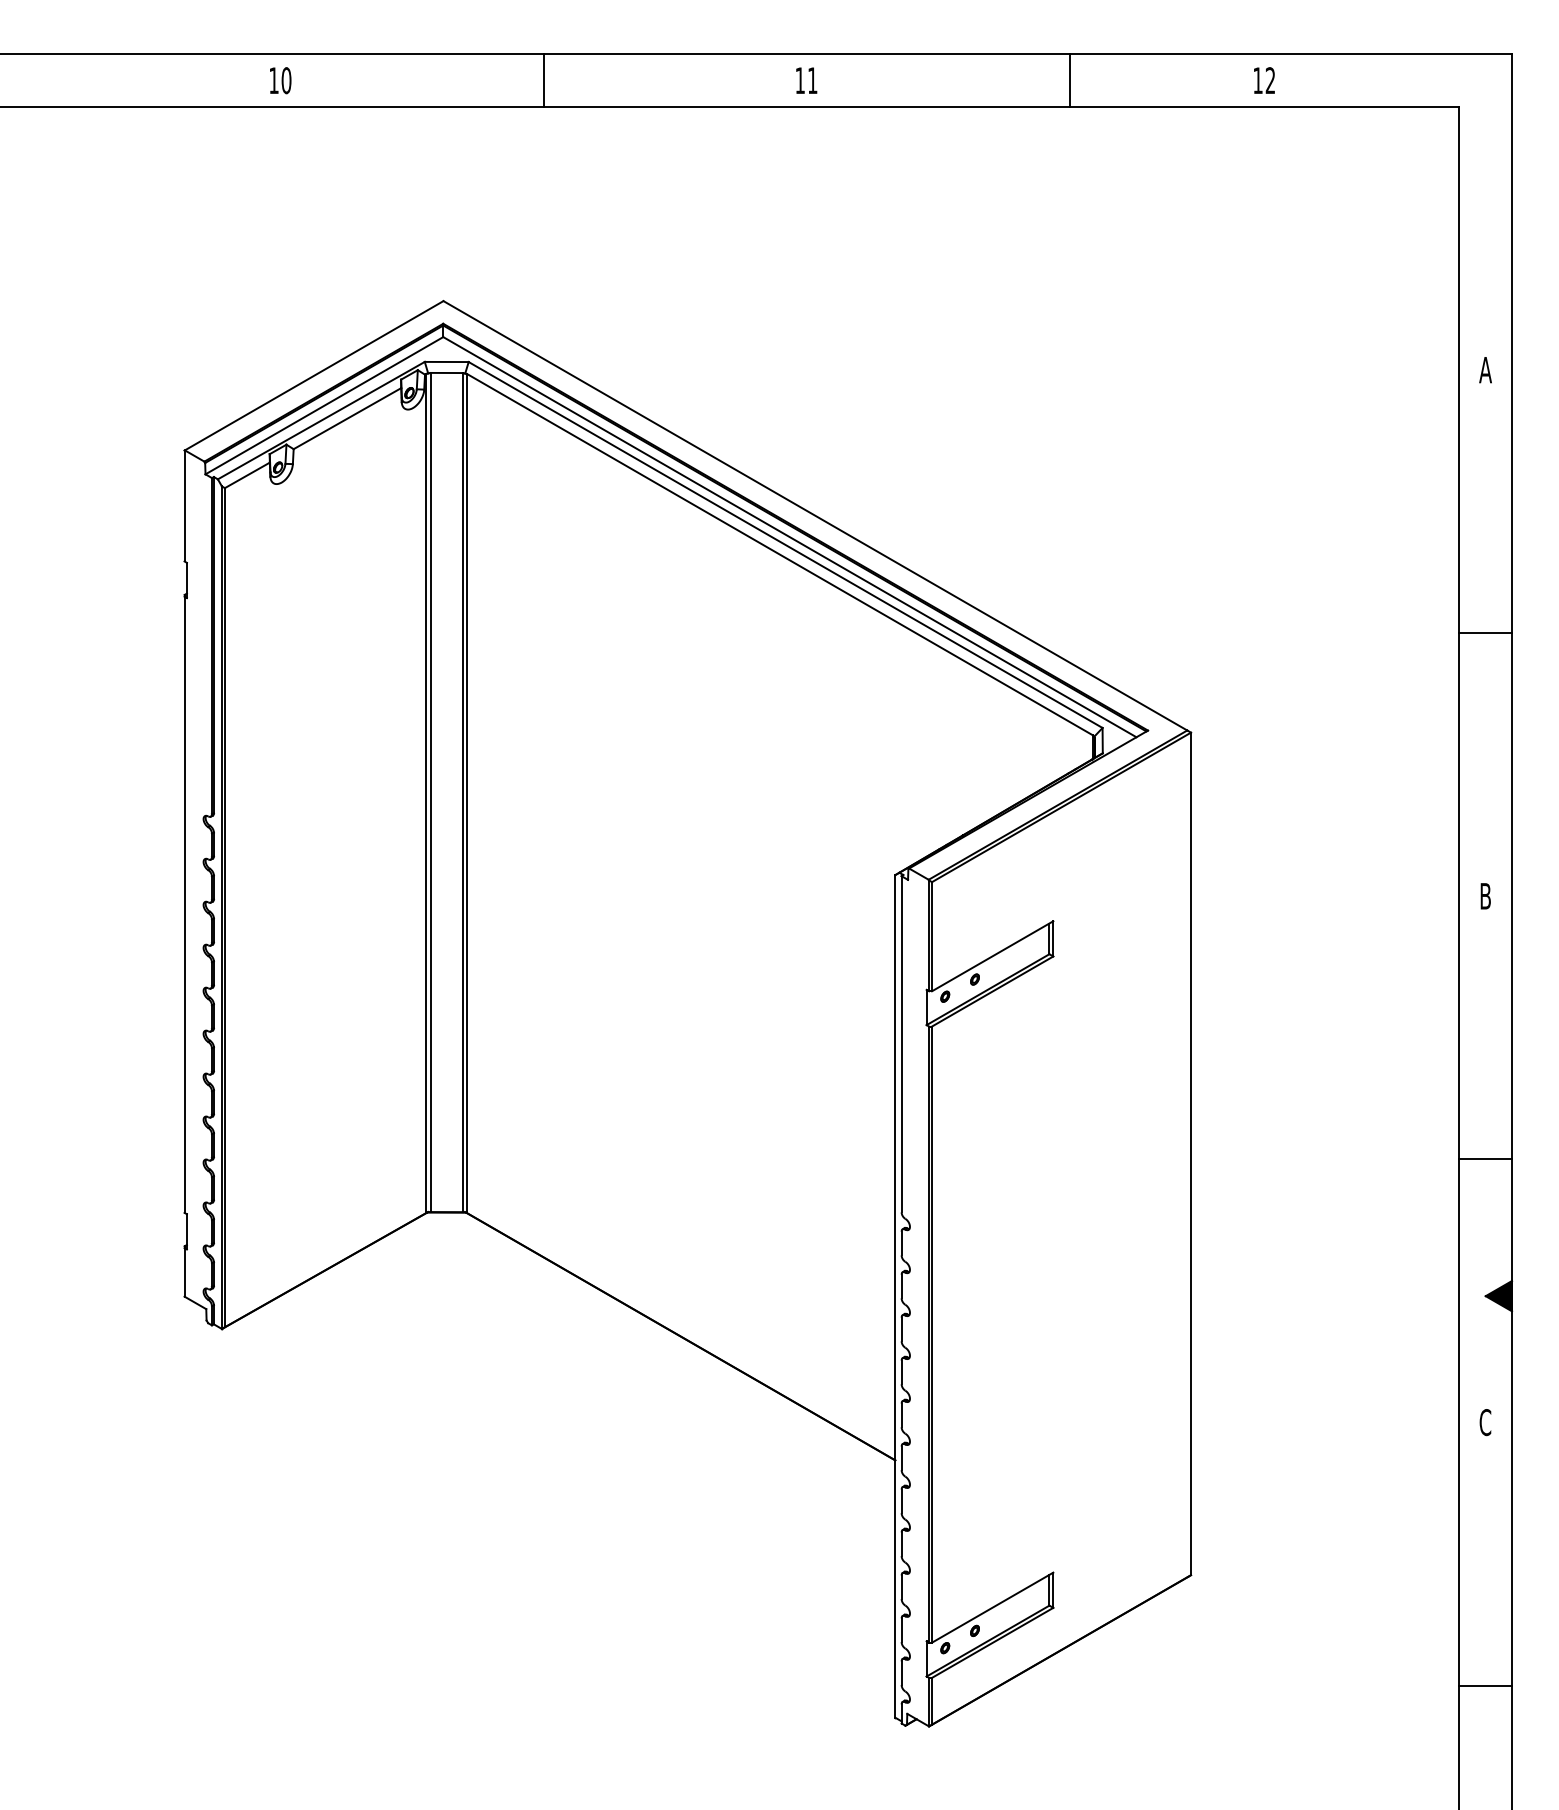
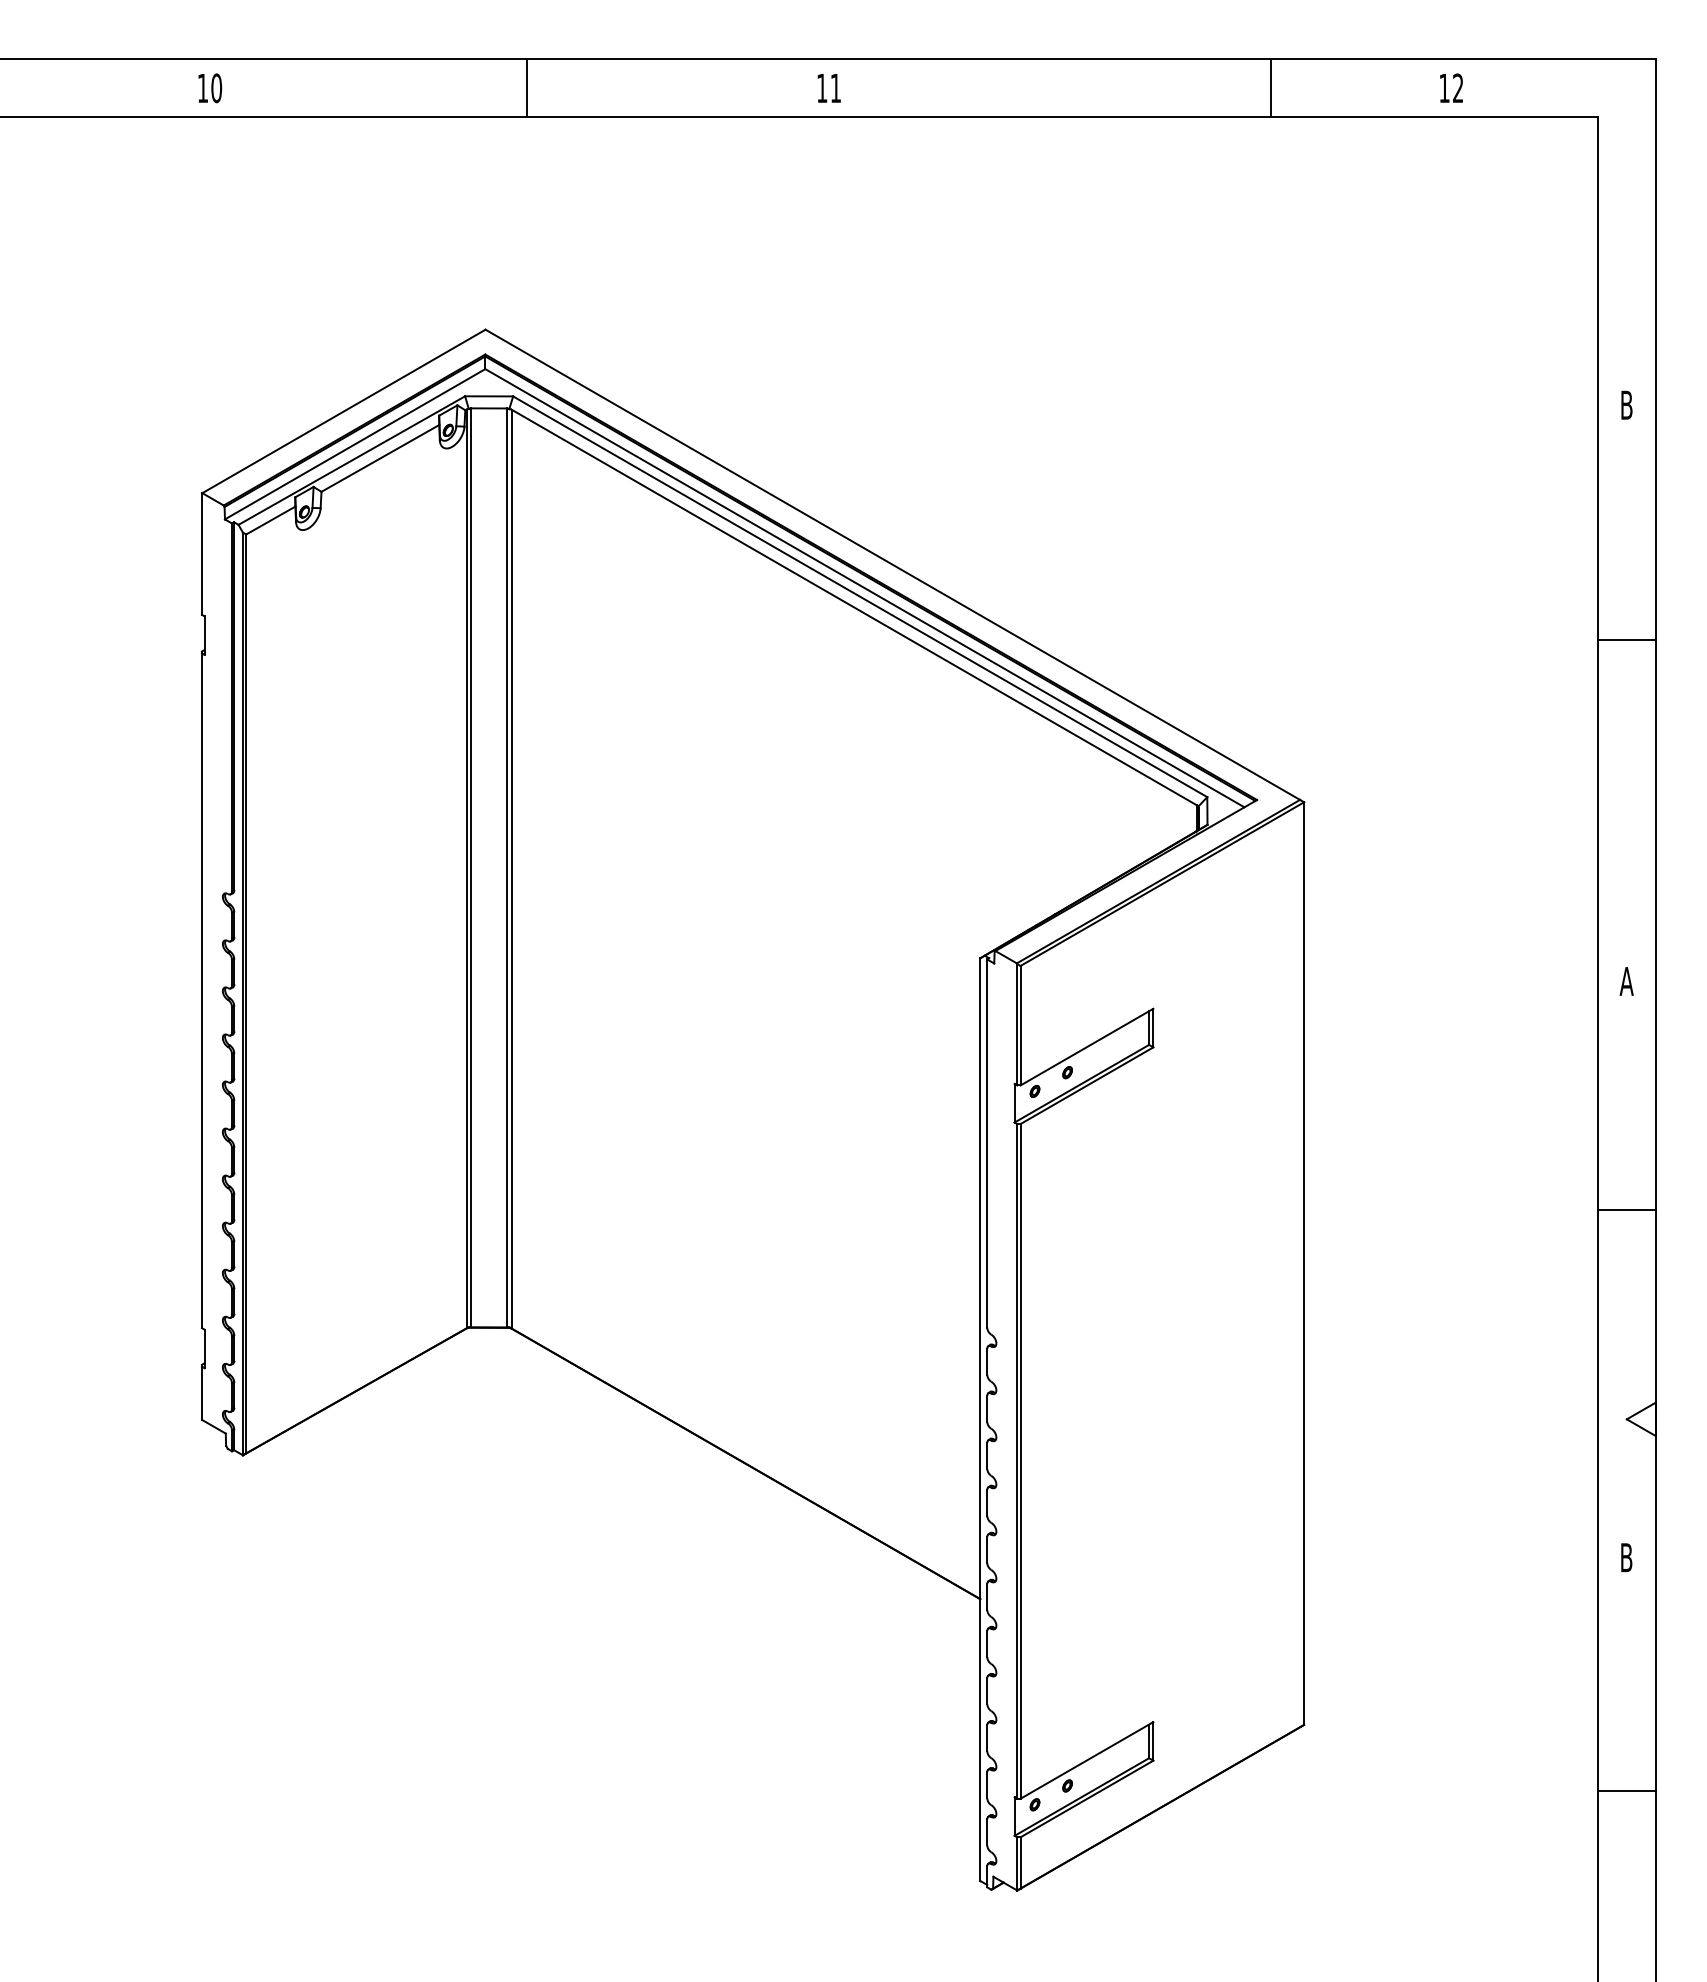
text: (1264, 79) -> (1451, 87), moved
text: (280, 80) -> (210, 88), moved
line: (543, 80) -> (527, 88), moved
text: (805, 80) -> (828, 88), moved
line: (1069, 80) -> (1270, 88), moved
text: (1485, 369) -> (1626, 404), A -> B
line: (1485, 633) -> (1626, 640), moved
text: (1485, 896) -> (1626, 981), B -> A
line: (1485, 1159) -> (1626, 1209), moved
fill: (1498, 1295) -> (1640, 1418), removed
text: (1485, 1422) -> (1626, 1557), C -> B
line: (1485, 1685) -> (1626, 1790), moved

